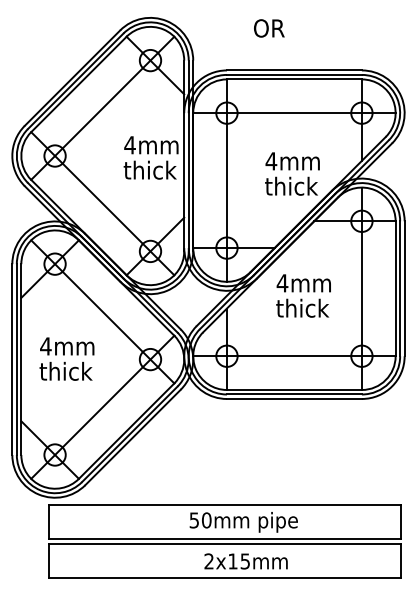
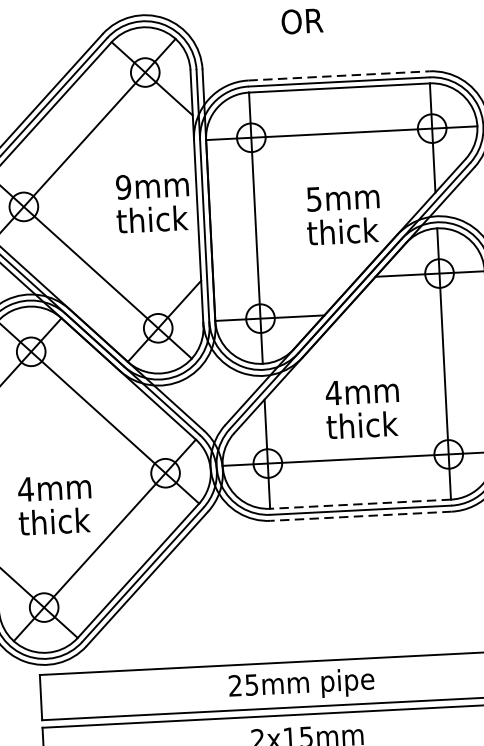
line: (294, 70) -> (338, 76), solid -> dashed
text: (129, 145) -> (122, 187), 4mm -> 9mm
text: (271, 161) -> (314, 199), 4mm -> 5mm
text: (303, 295) -> (362, 408), moved
text: (66, 358) -> (54, 504), moved
line: (293, 389) -> (359, 503), solid -> dashed
line: (293, 398) -> (359, 515), solid -> dashed
text: (200, 520) -> (243, 685), 50mm -> 25mm

